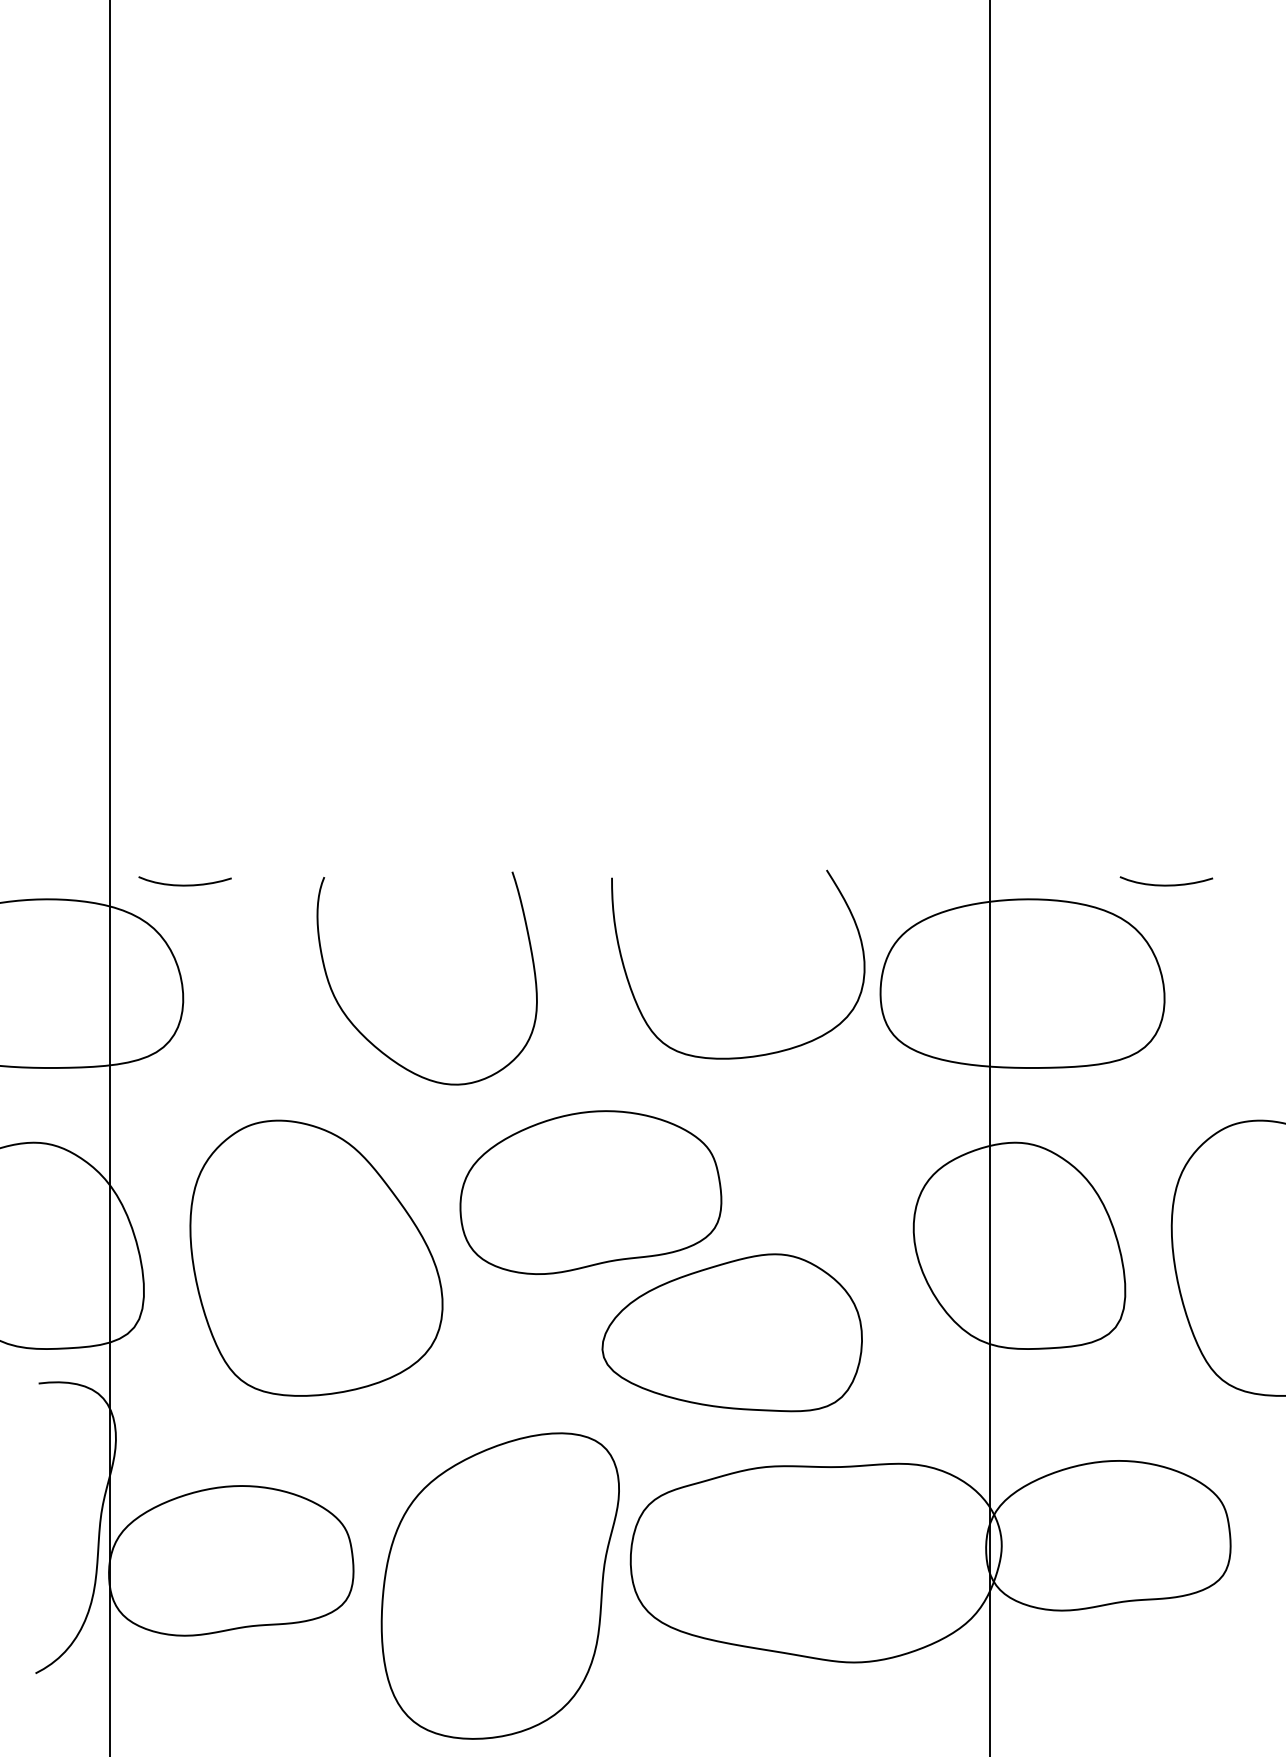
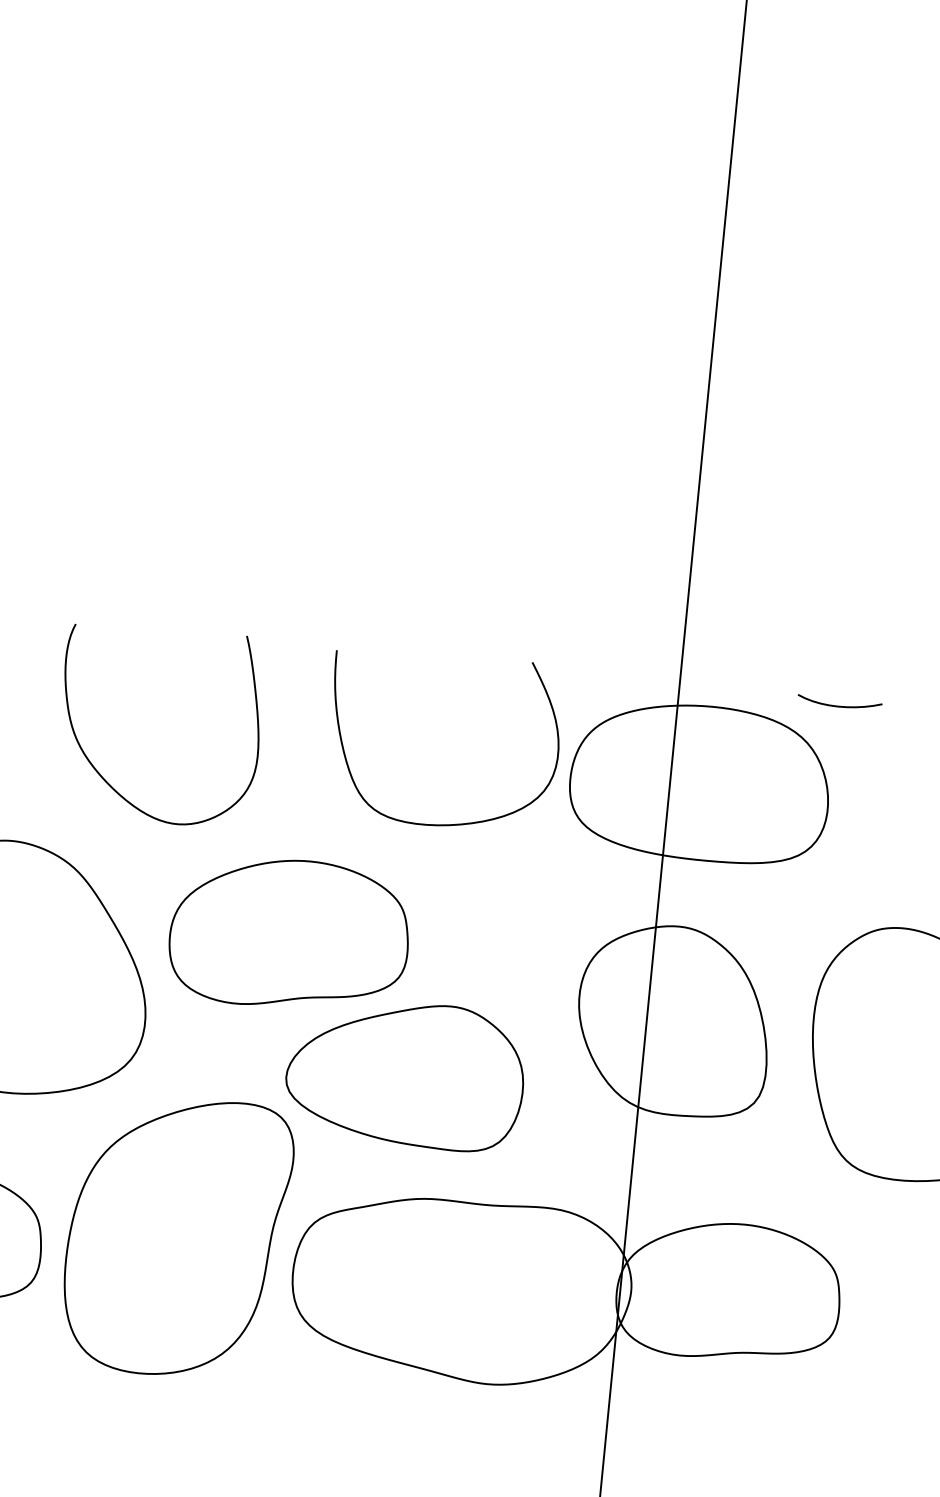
part: (499, 1585) -> (176, 1236), moved

